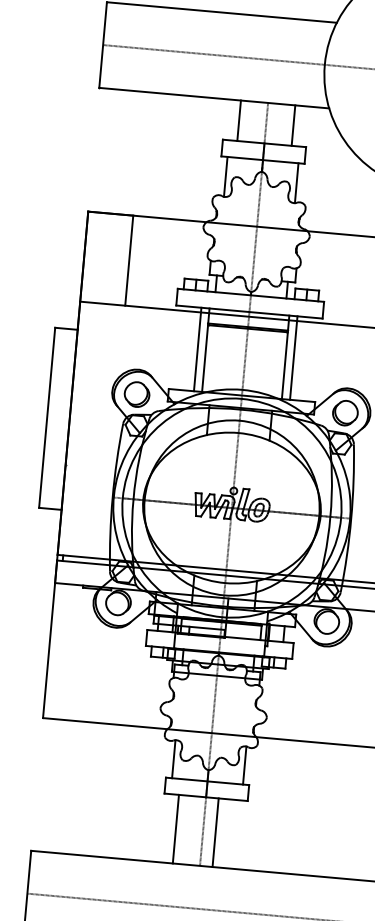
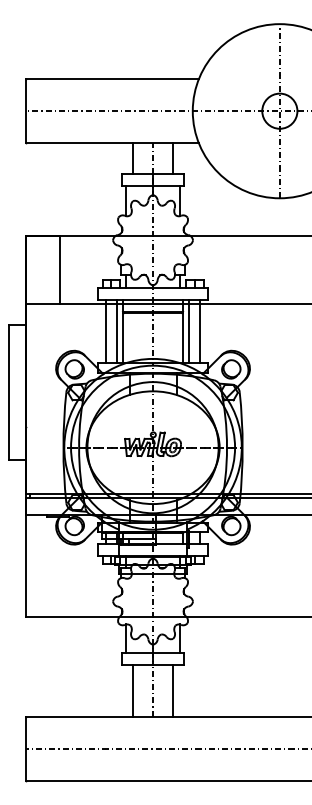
line: (182, 347) -> (105, 331), added
line: (308, 359) -> (200, 331), added
line: (215, 832) -> (173, 690), moved

